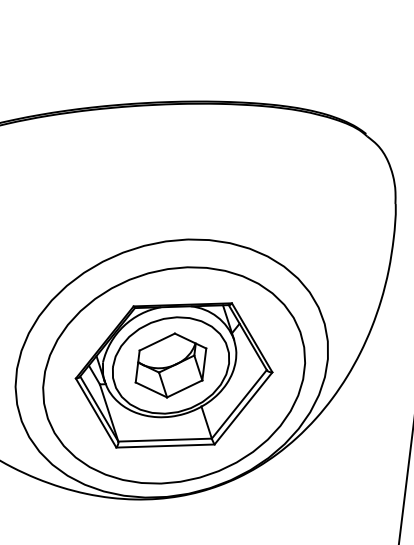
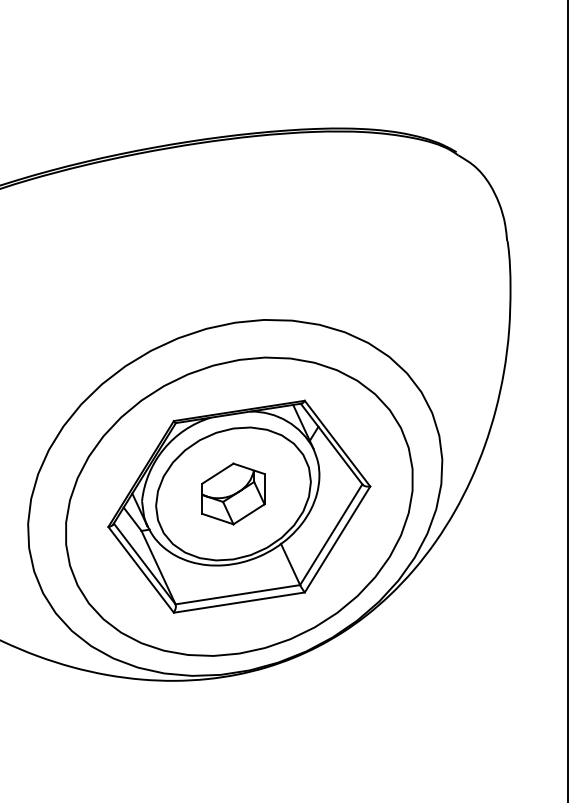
part: (171, 365) -> (233, 493), size x0.7

